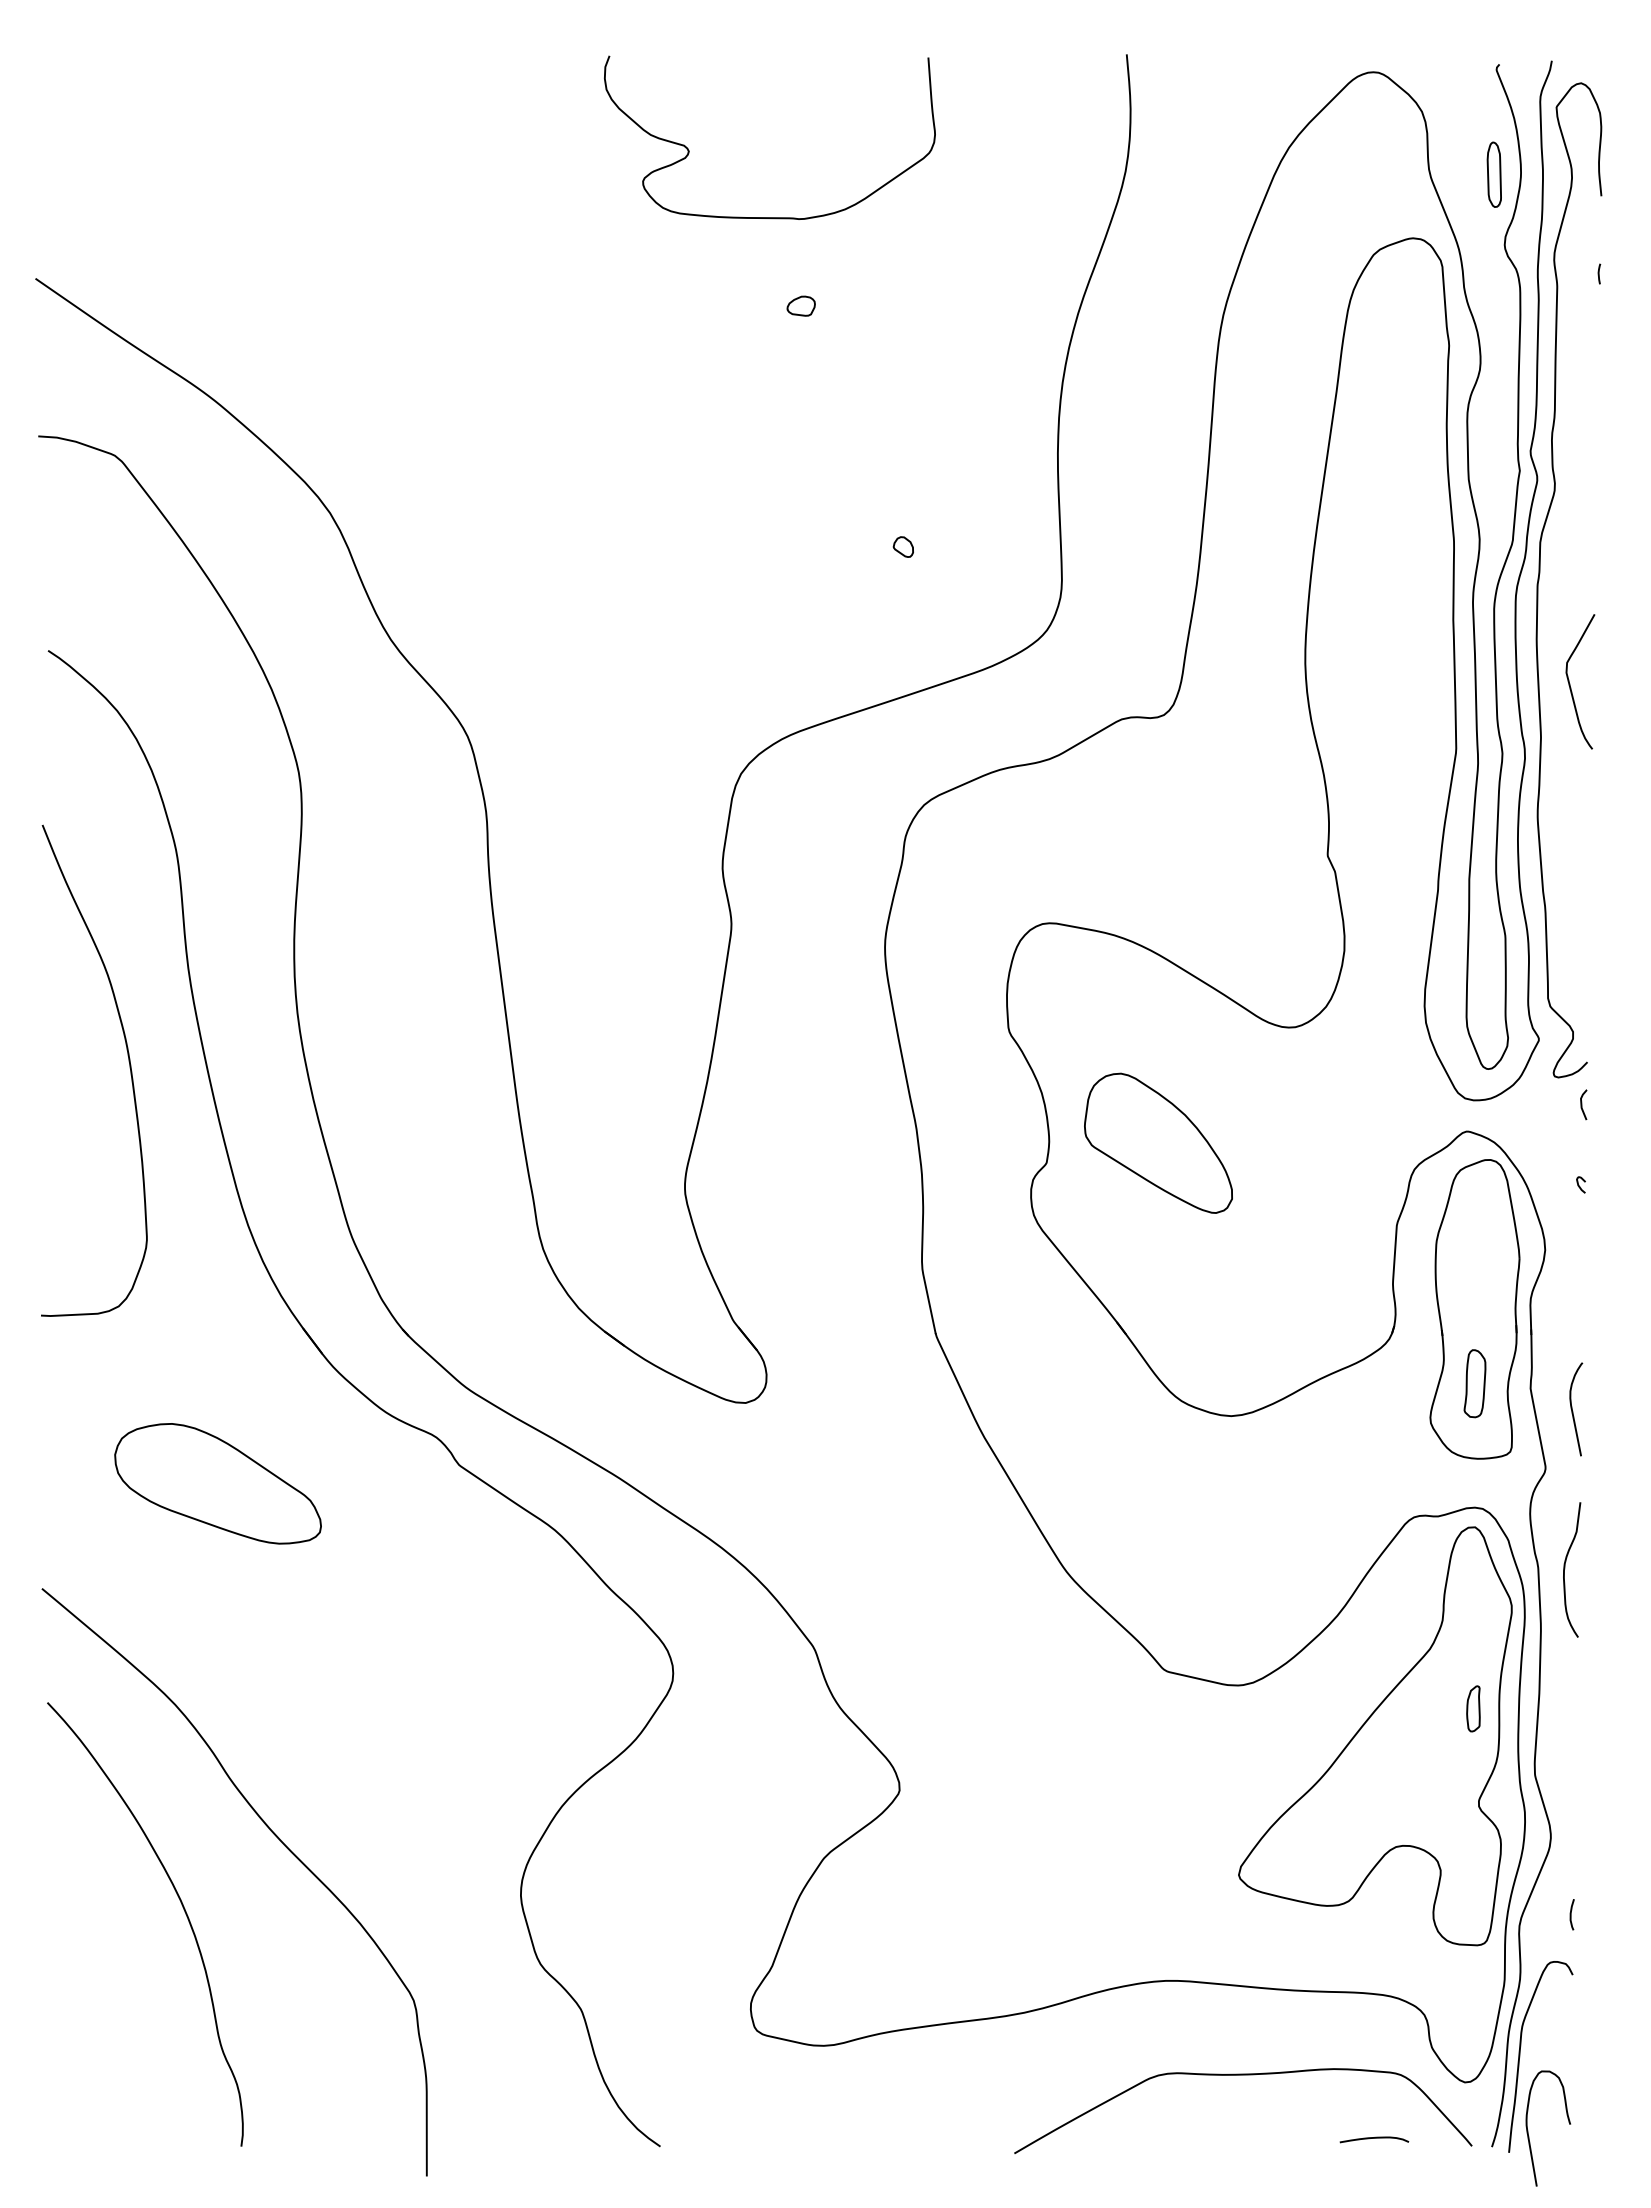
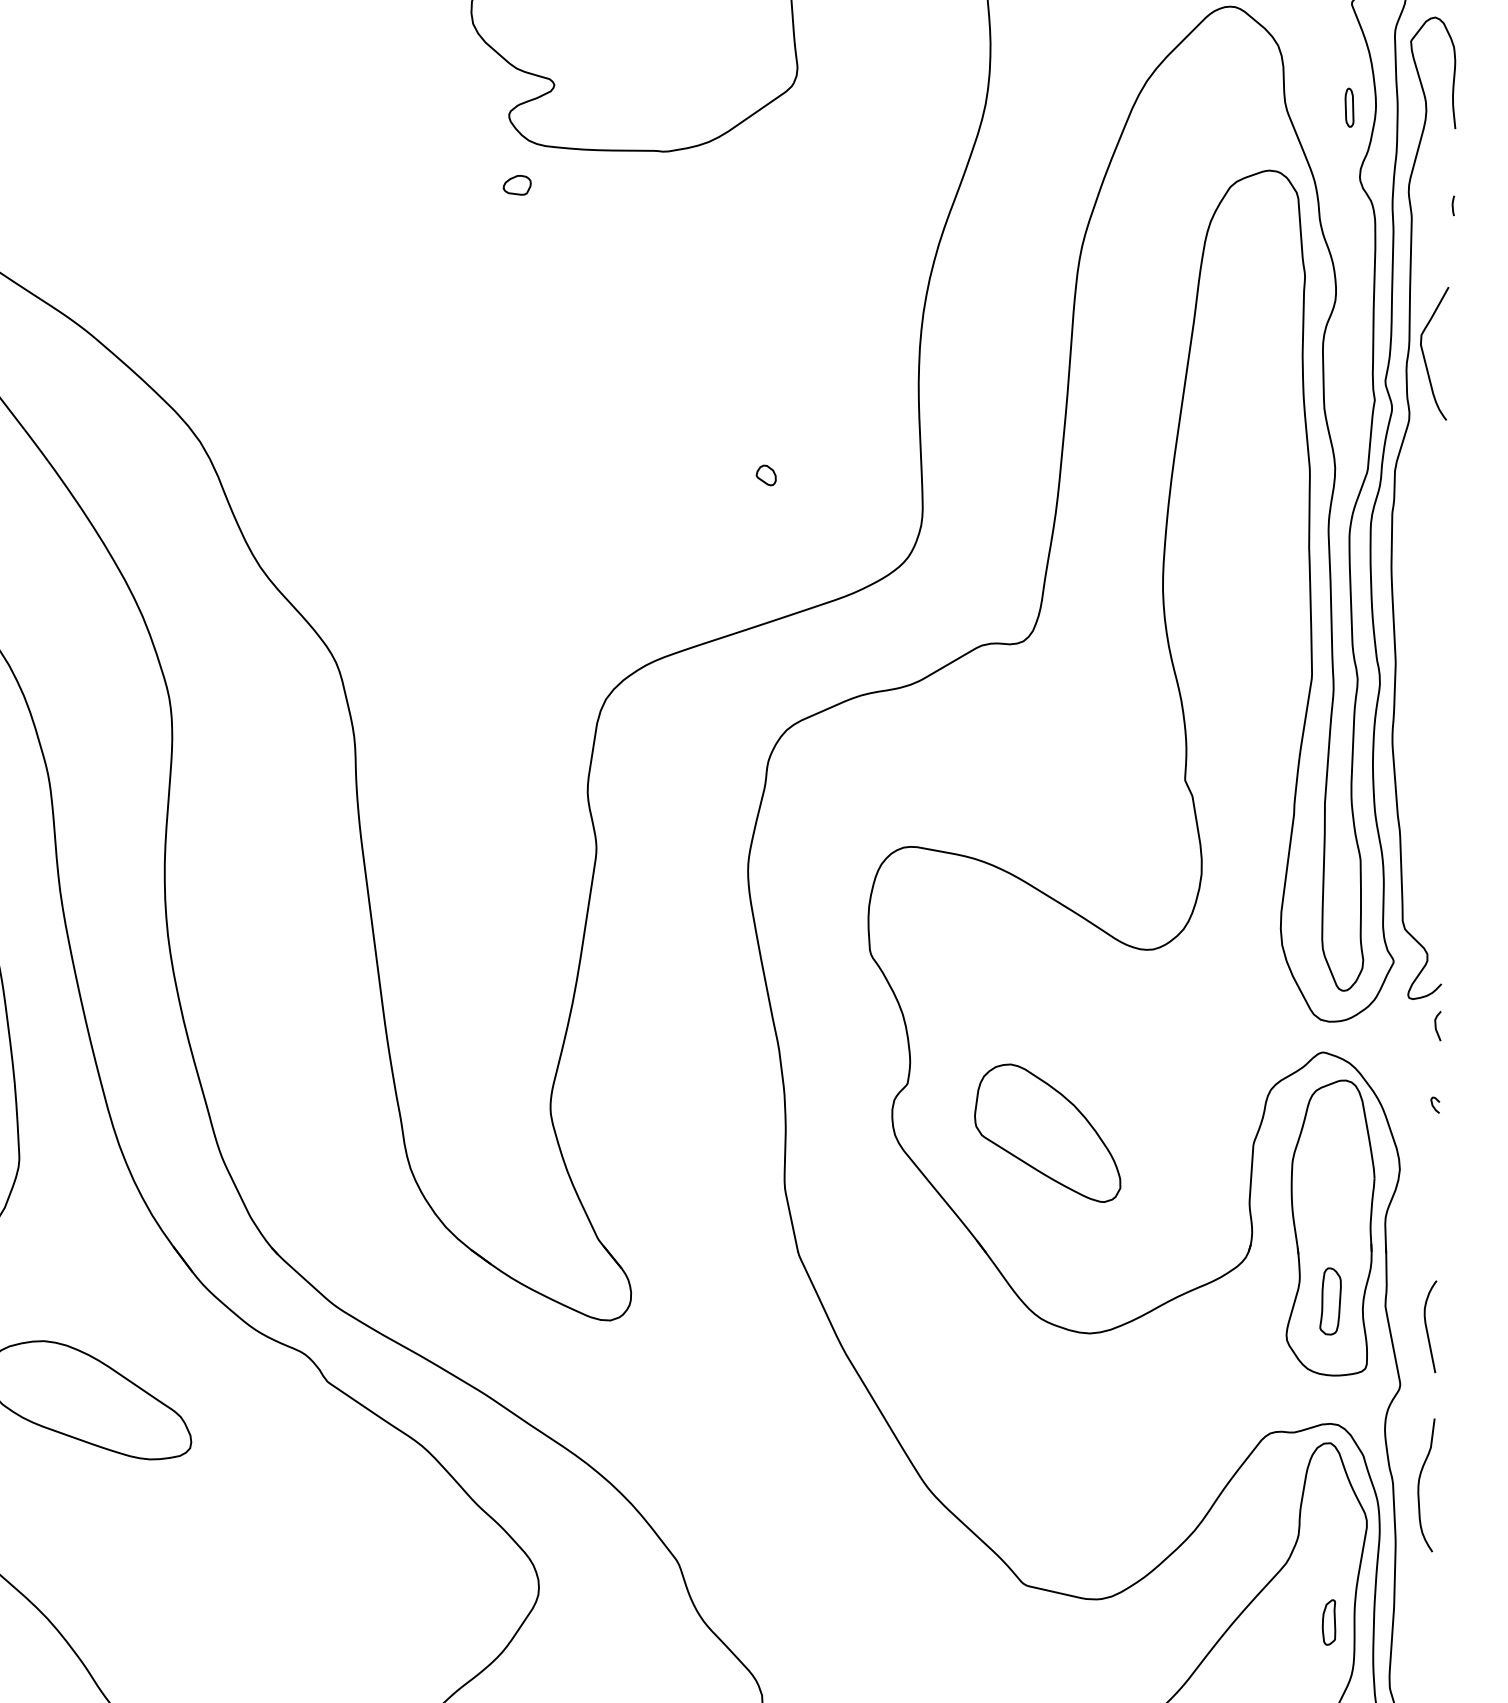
part: (1493, 174) -> (1348, 107), size x0.6
part: (800, 305) -> (516, 184), moved
curve: (1570, 683) -> (1424, 355), moved
part: (1158, 1142) -> (1047, 1132), moved

